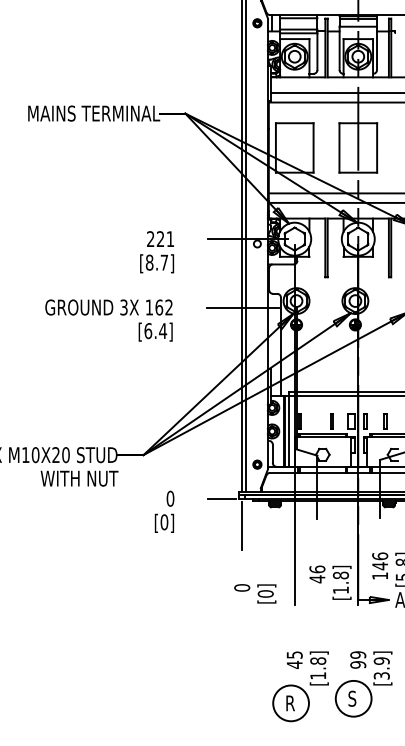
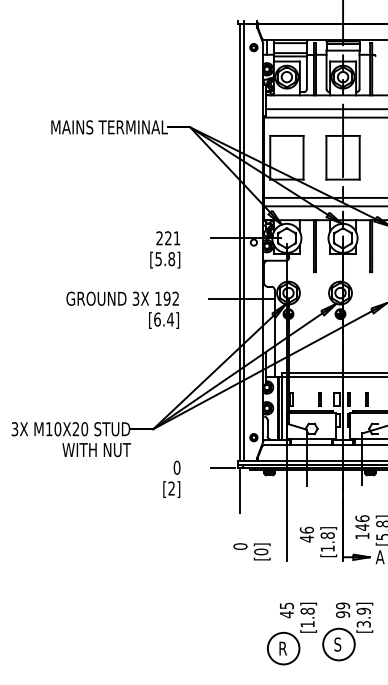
text: (157, 263) -> (165, 259), [8.7] -> [5.8]
text: (158, 307) -> (166, 298), 162 -> 192
text: (164, 522) -> (171, 488), [0] -> [2]

